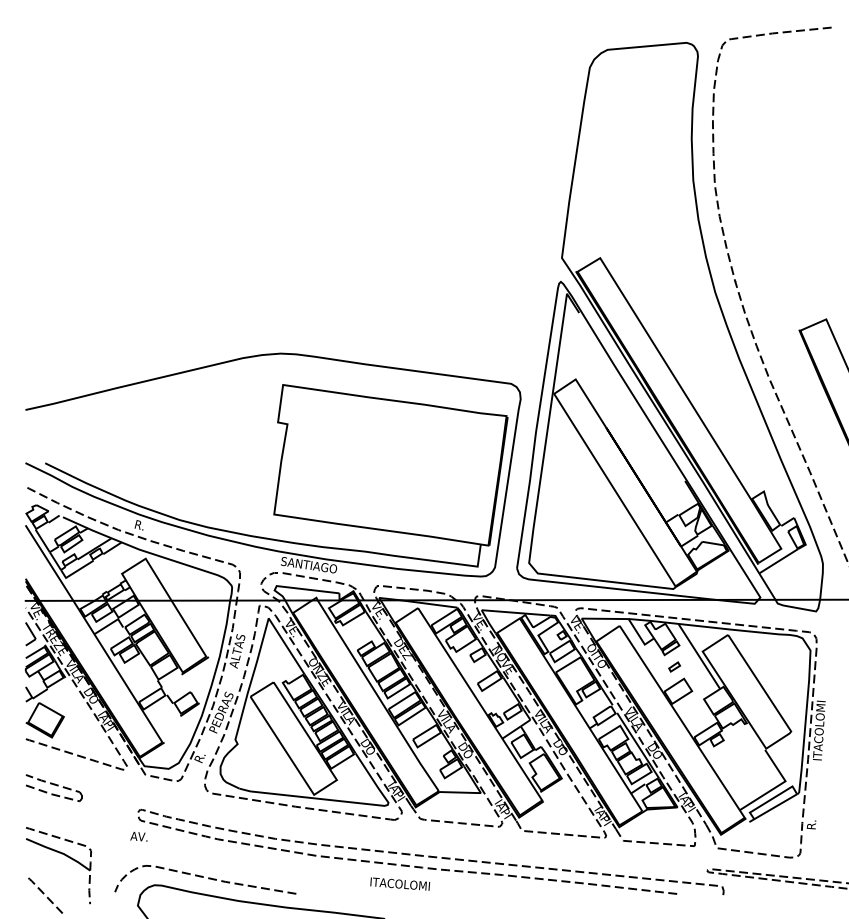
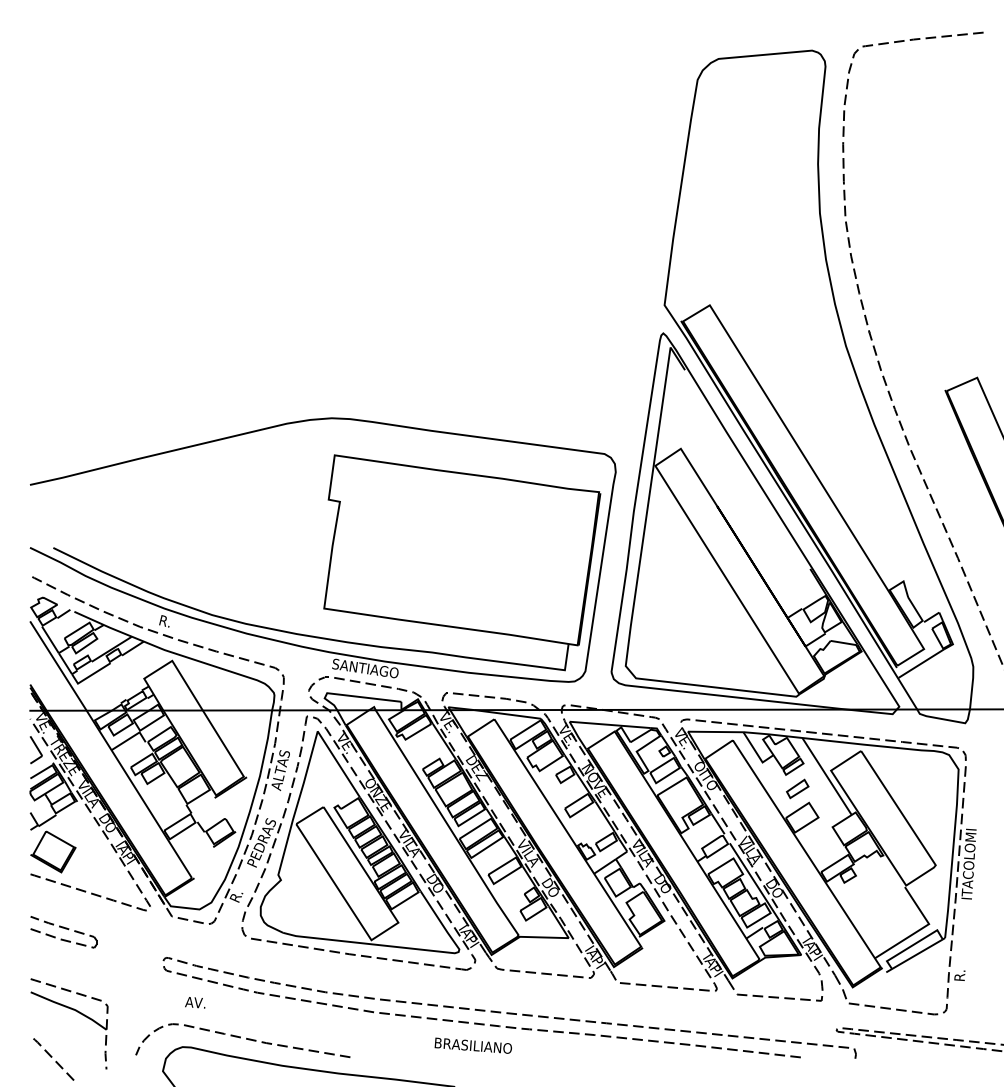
part: (674, 666) -> (797, 788), size x1.67
text: (139, 836) -> (195, 1002), moved
text: (399, 883) -> (472, 1045), ITACOLOMI -> BRASILIANO

